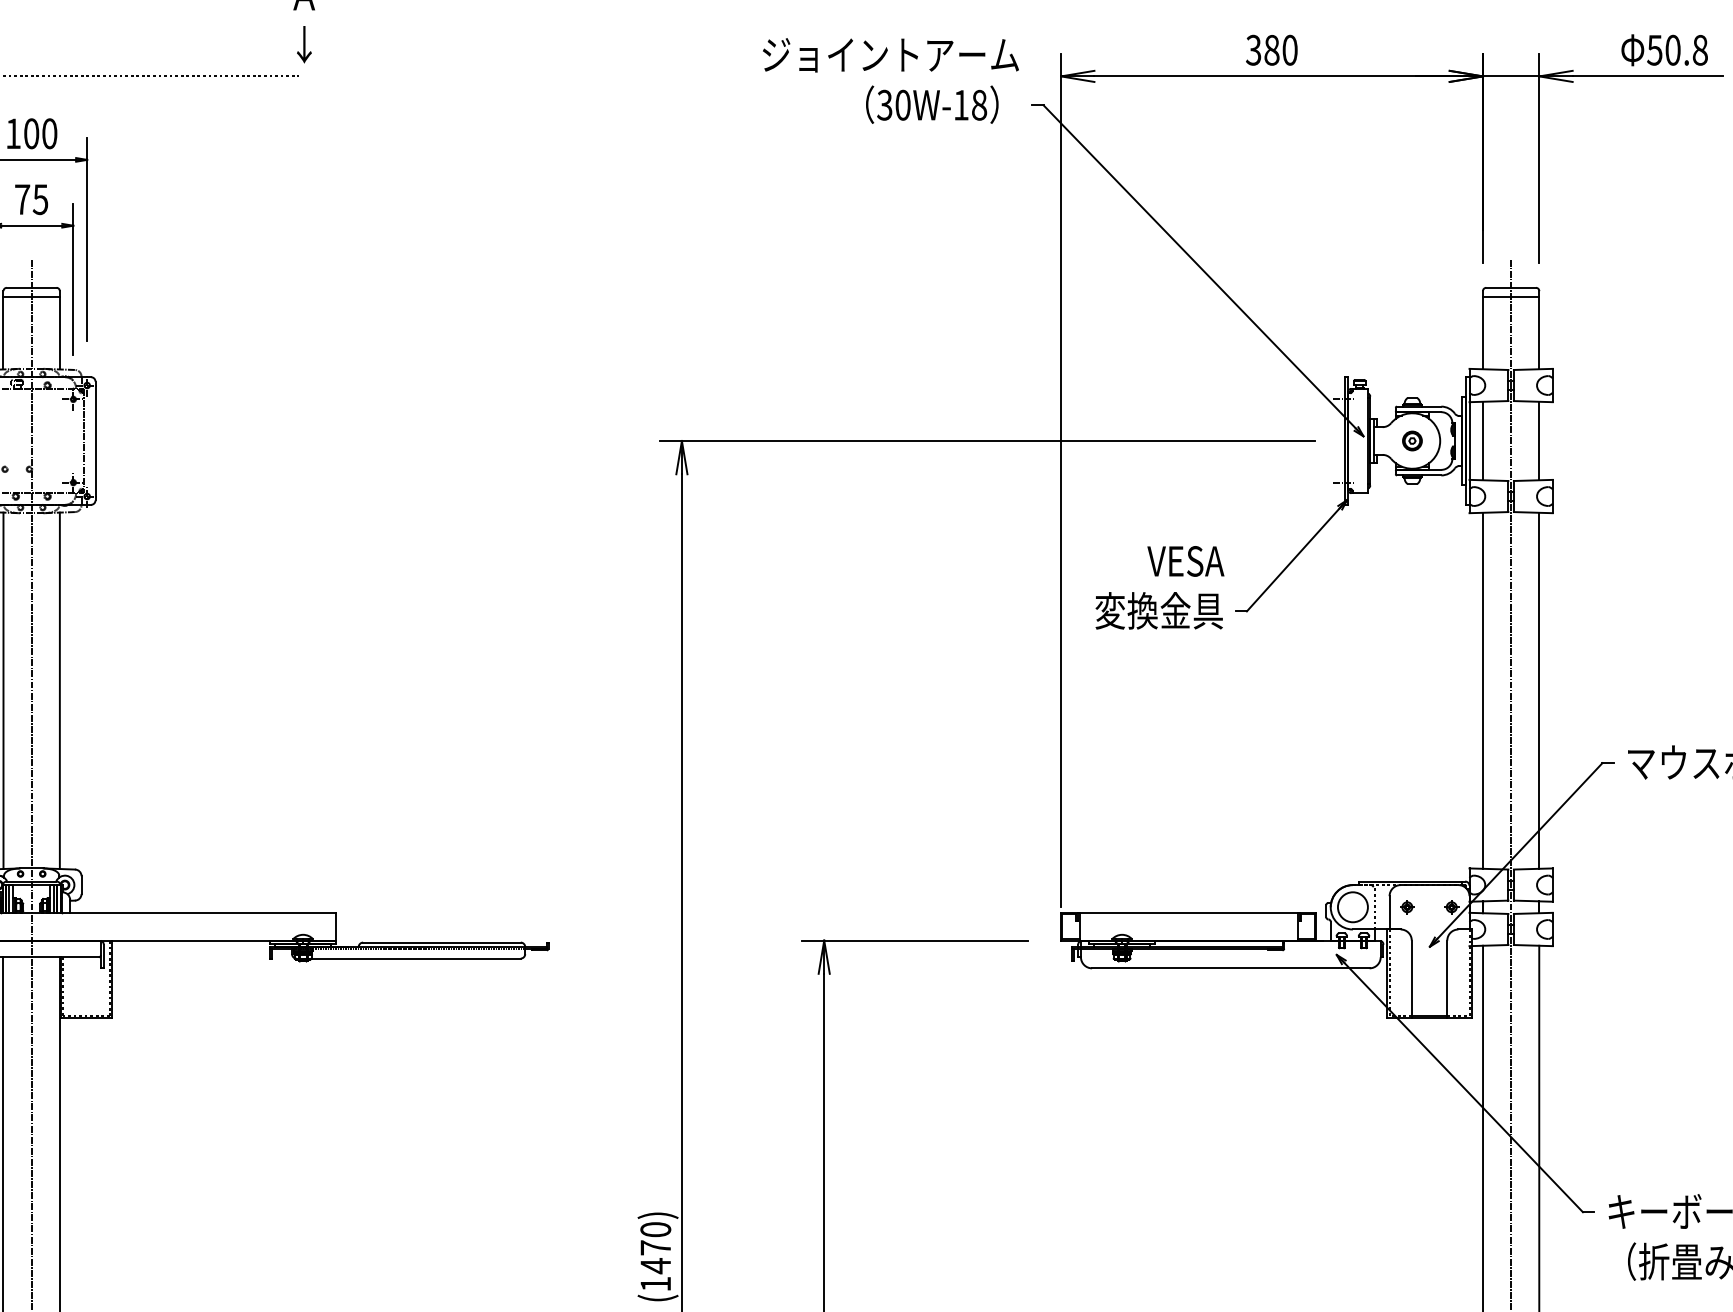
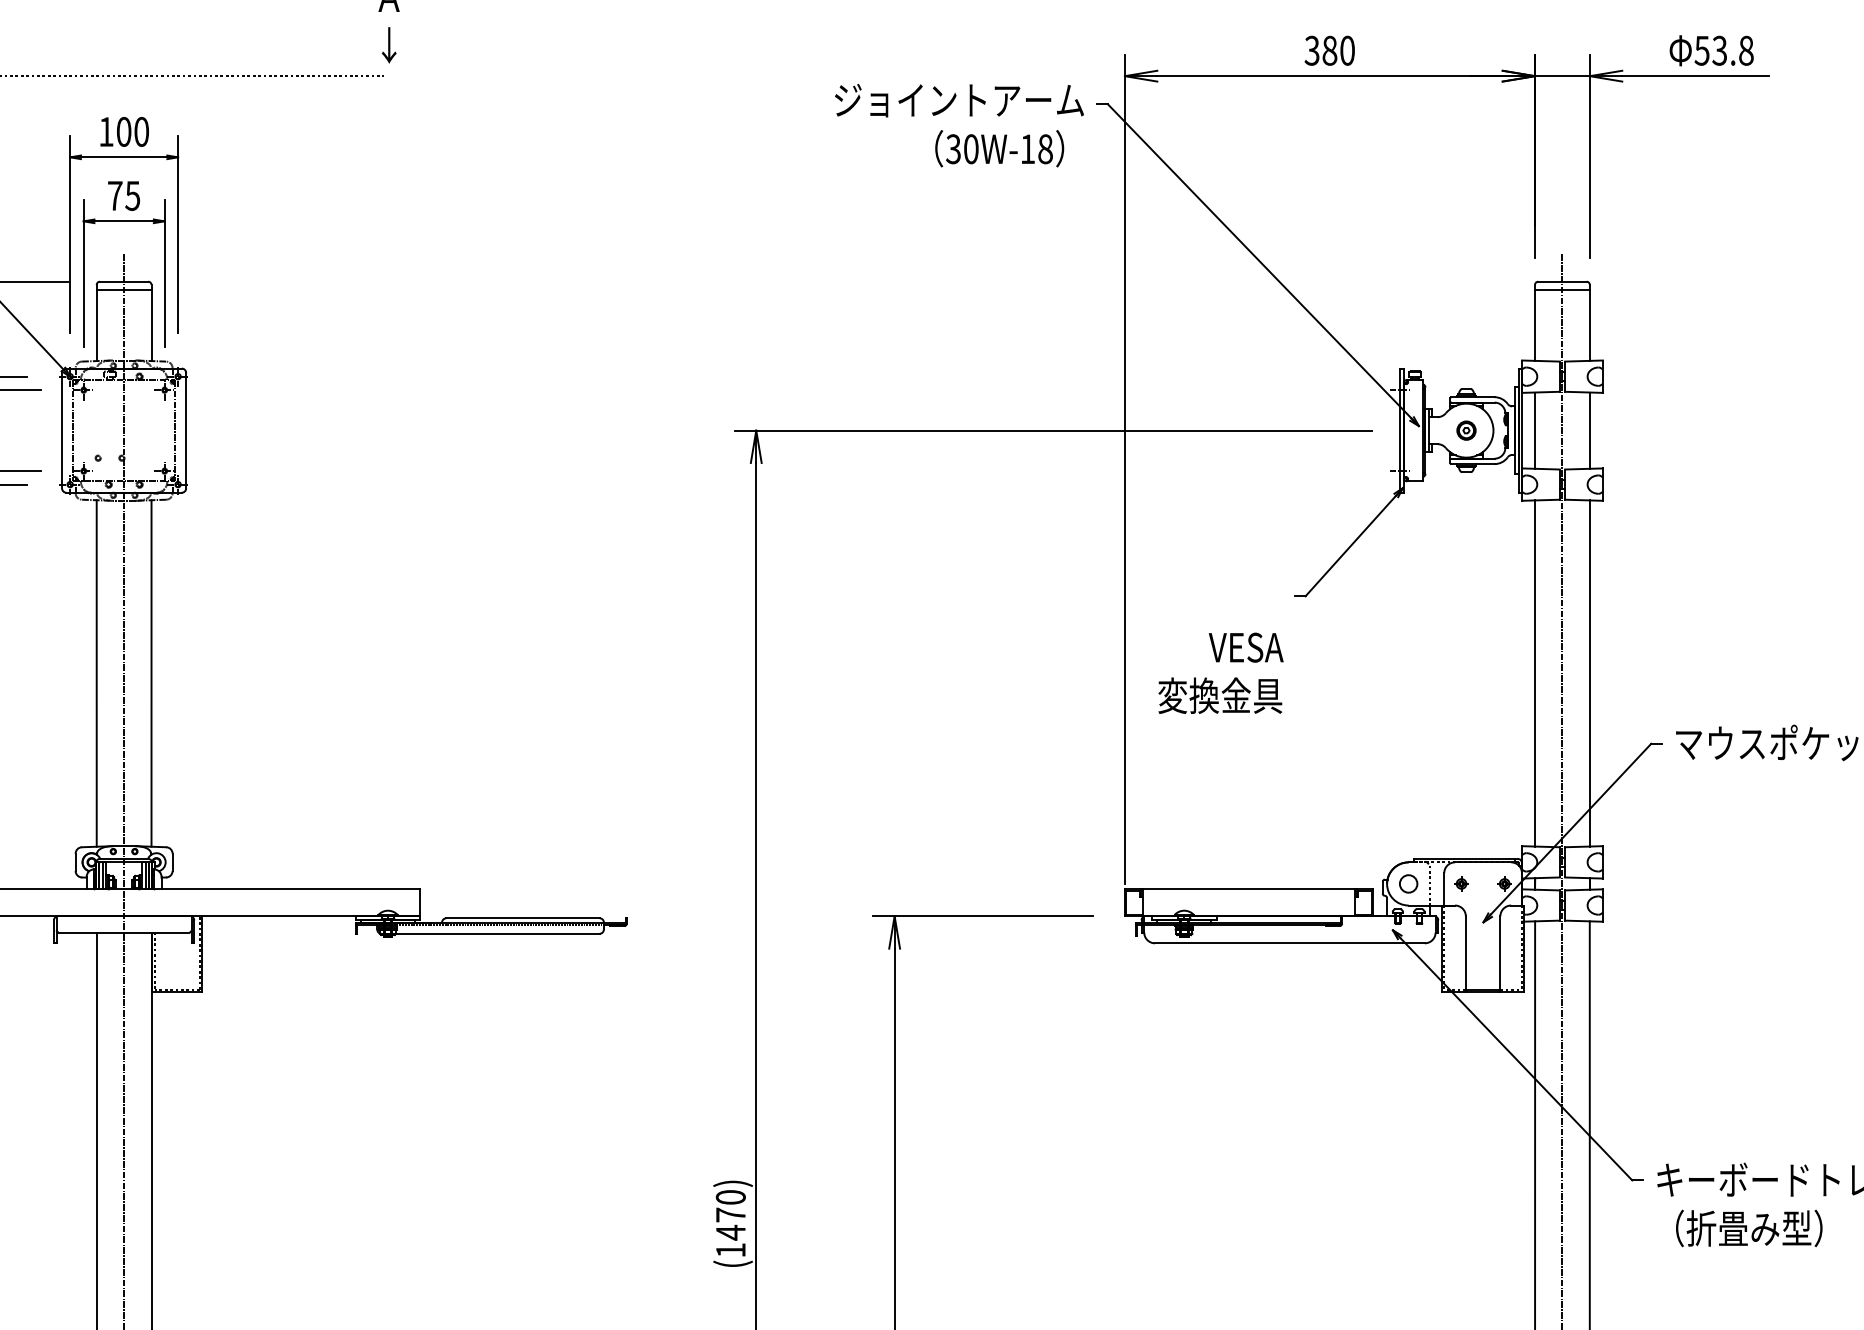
text: (1672, 50) -> (1719, 50), 50.8 -> 53.8
text: (890, 80) -> (959, 125), moved
text: (1159, 586) -> (1220, 672), moved
circle: (1352, 906) -> (1408, 883), size x0.6

